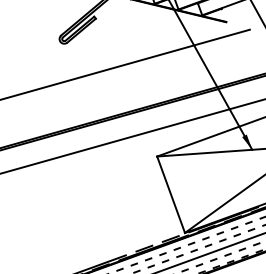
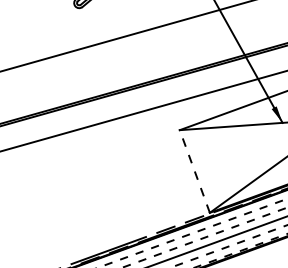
line: (171, 194) -> (195, 171), solid -> dashed

